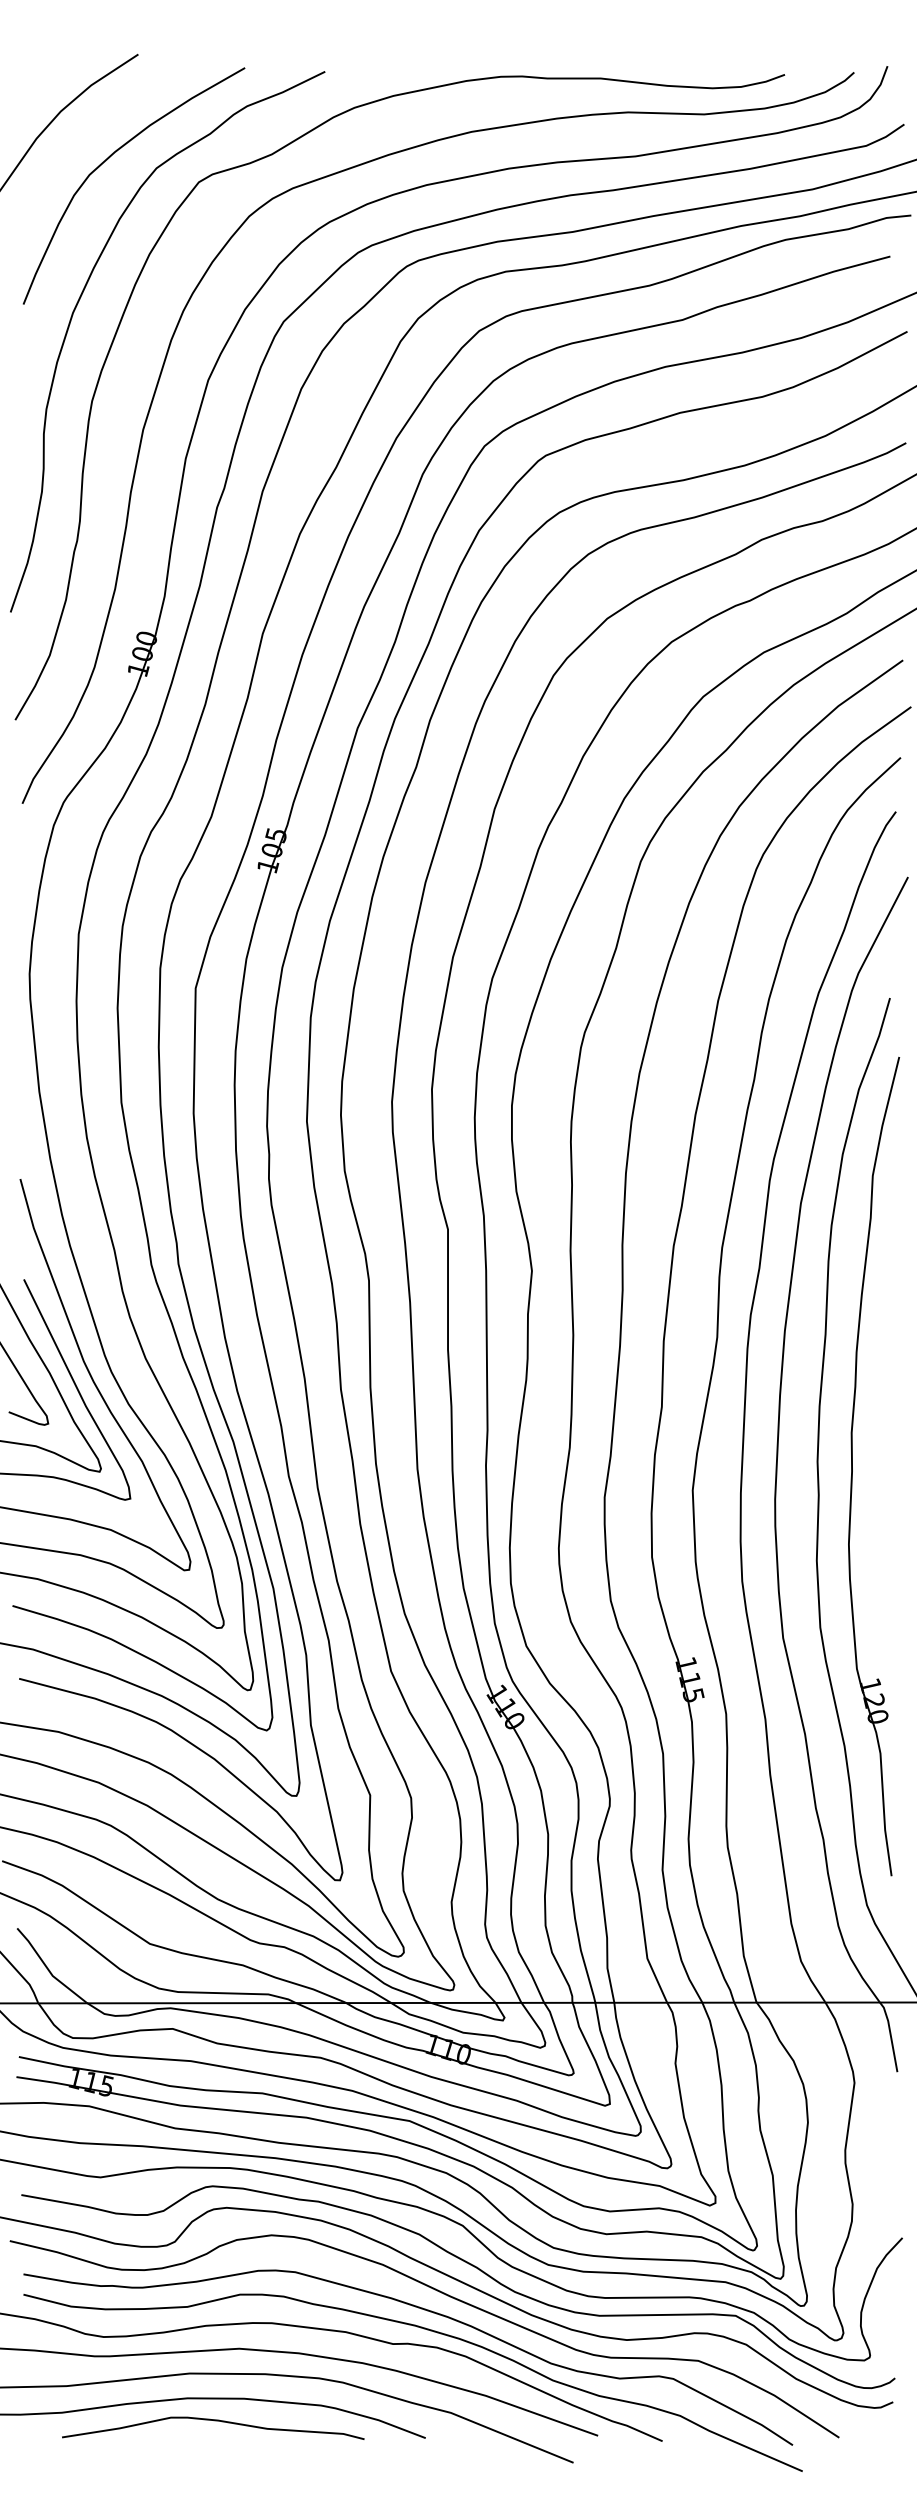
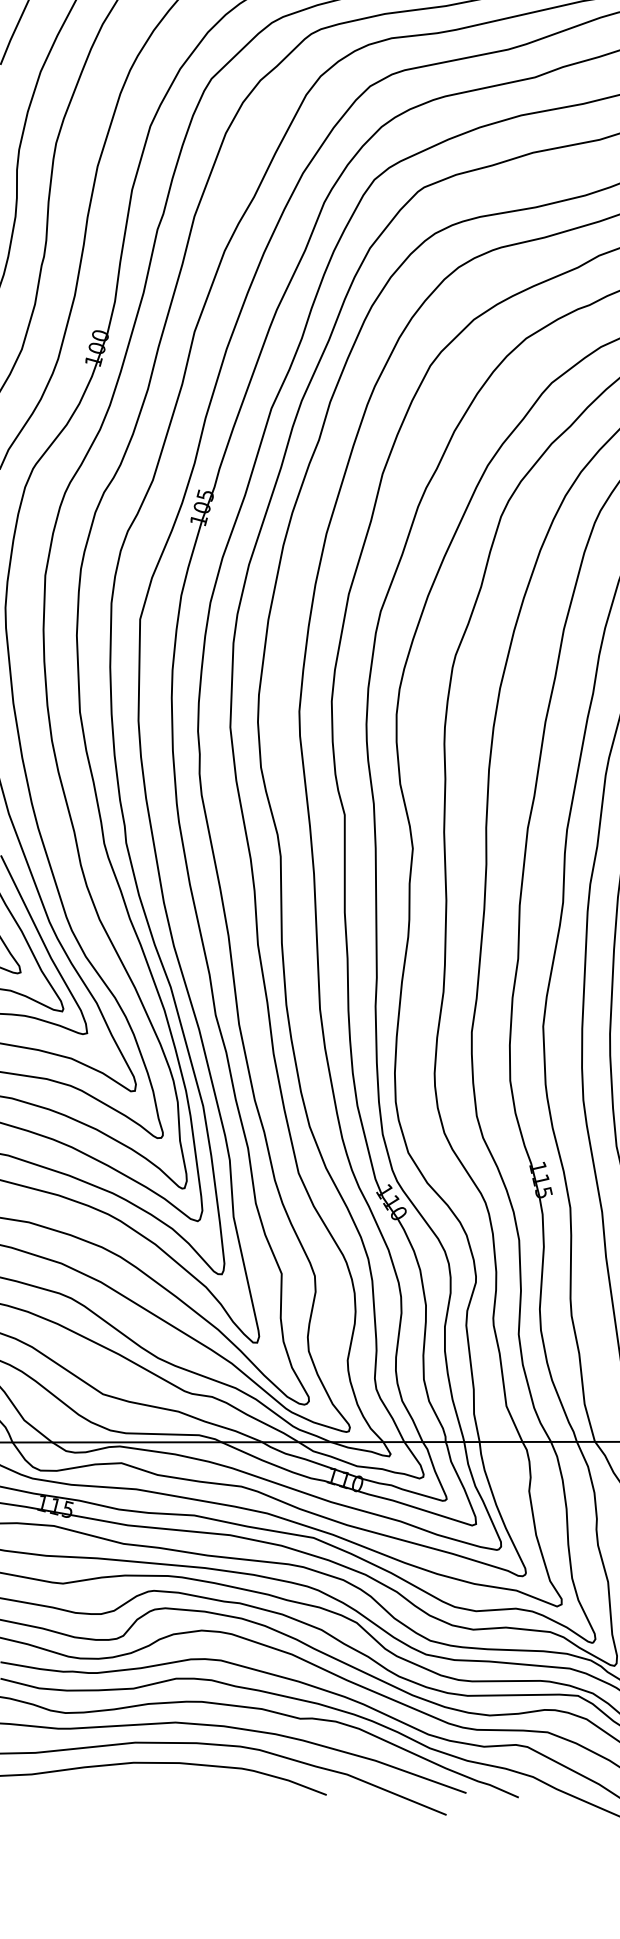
curve: (214, 2421) -> (155, 1781), removed

